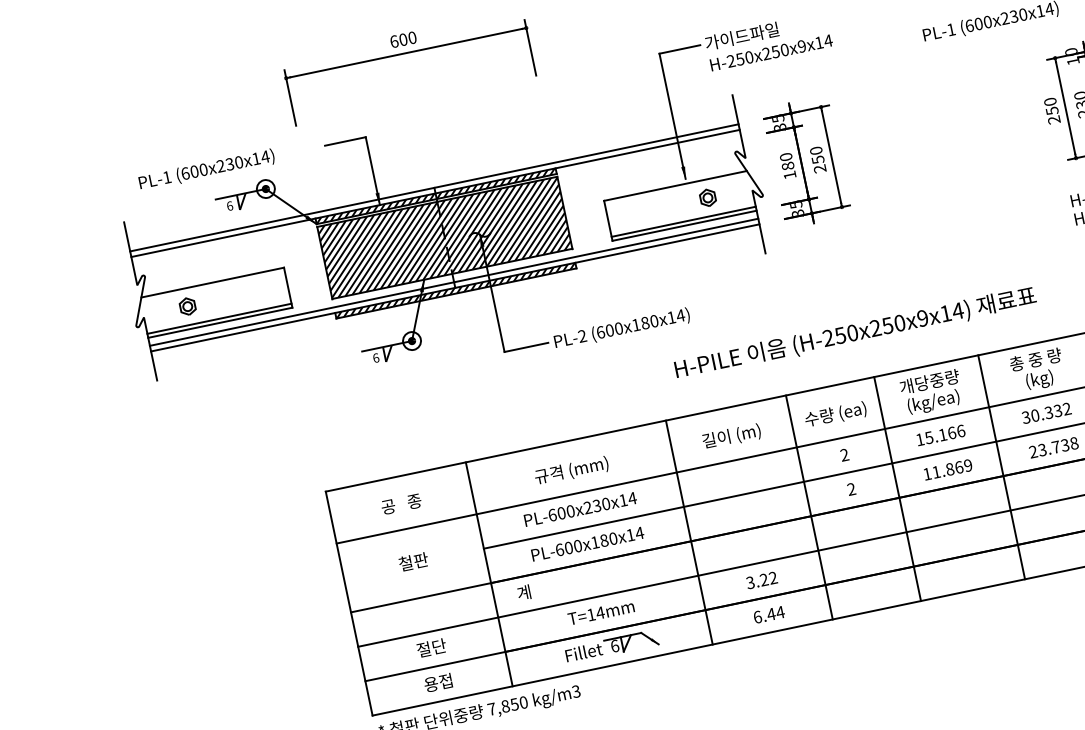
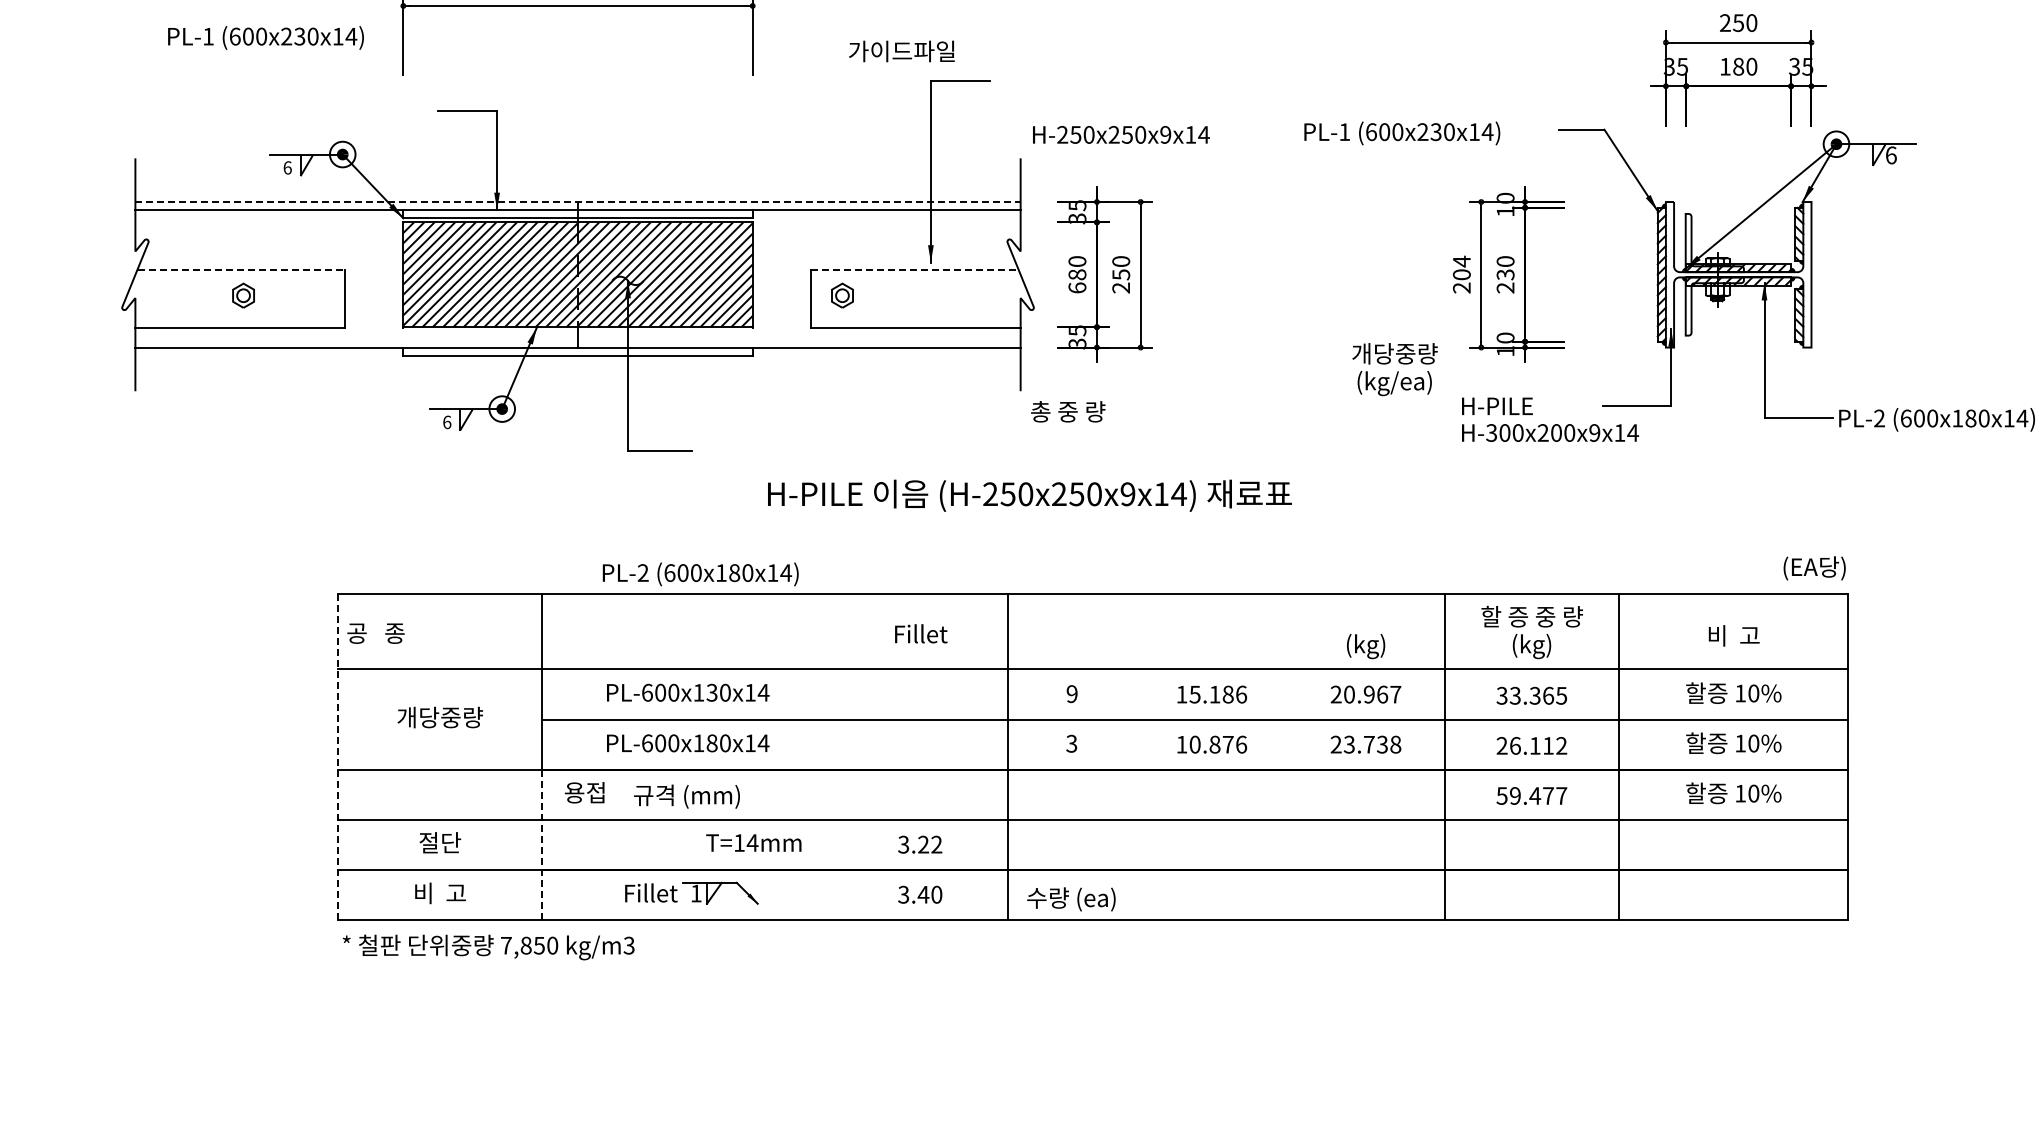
text: (741, 36) -> (901, 51), moved
text: (771, 52) -> (1121, 134), moved
text: (1050, 106) -> (1461, 267), 250 -> 204
text: (206, 169) -> (265, 37), moved
text: (789, 174) -> (1077, 287), 180 -> 680
line: (675, 185) -> (914, 269), solid -> dashed
line: (434, 188) -> (578, 202), solid -> dashed
hatch: (435, 196) -> (577, 214), removed
part: (707, 197) -> (842, 295), moved
line: (683, 221) -> (915, 321), removed
line: (212, 282) -> (241, 269), solid -> dashed
line: (453, 282) -> (577, 339), removed
hatch: (455, 290) -> (577, 351), removed
part: (187, 306) -> (243, 295), moved
line: (219, 318) -> (240, 321), removed
text: (622, 329) -> (700, 574), moved
text: (855, 333) -> (1029, 495), moved
text: (1035, 359) -> (1068, 411), moved
text: (931, 392) -> (1394, 369), moved
text: (1046, 413) -> (1365, 694), 30.332 -> 20.967
text: (835, 414) -> (1071, 899), moved
text: (951, 433) -> (1227, 694), 15.166 -> 15.186
text: (731, 436) -> (919, 635), 길이 (m) -> Fillet
text: (844, 455) -> (1071, 694), 2 -> 9
line: (1001, 467) -> (1287, 756), removed
text: (952, 468) -> (1218, 744), 11.869 -> 10.876
text: (571, 470) -> (686, 796), moved
line: (897, 488) -> (1136, 756), removed
text: (851, 489) -> (1071, 743), 2 -> 3
text: (401, 504) -> (375, 633), moved
text: (587, 507) -> (698, 692), PL-600x230x14 -> PL-600x130x14
line: (689, 532) -> (833, 756), removed
text: (413, 562) -> (439, 717), 철판 -> 개당중량
text: (523, 592) -> (584, 792), 계 -> 용접
line: (349, 603) -> (338, 756), solid -> dashed
text: (600, 612) -> (753, 842), moved
text: (769, 614) -> (920, 894), 6.44 -> 3.40
line: (501, 635) -> (541, 845), solid -> dashed
text: (615, 646) -> (696, 893), 6 -> 1
text: (439, 682) -> (440, 893), 용접 -> 비  고

